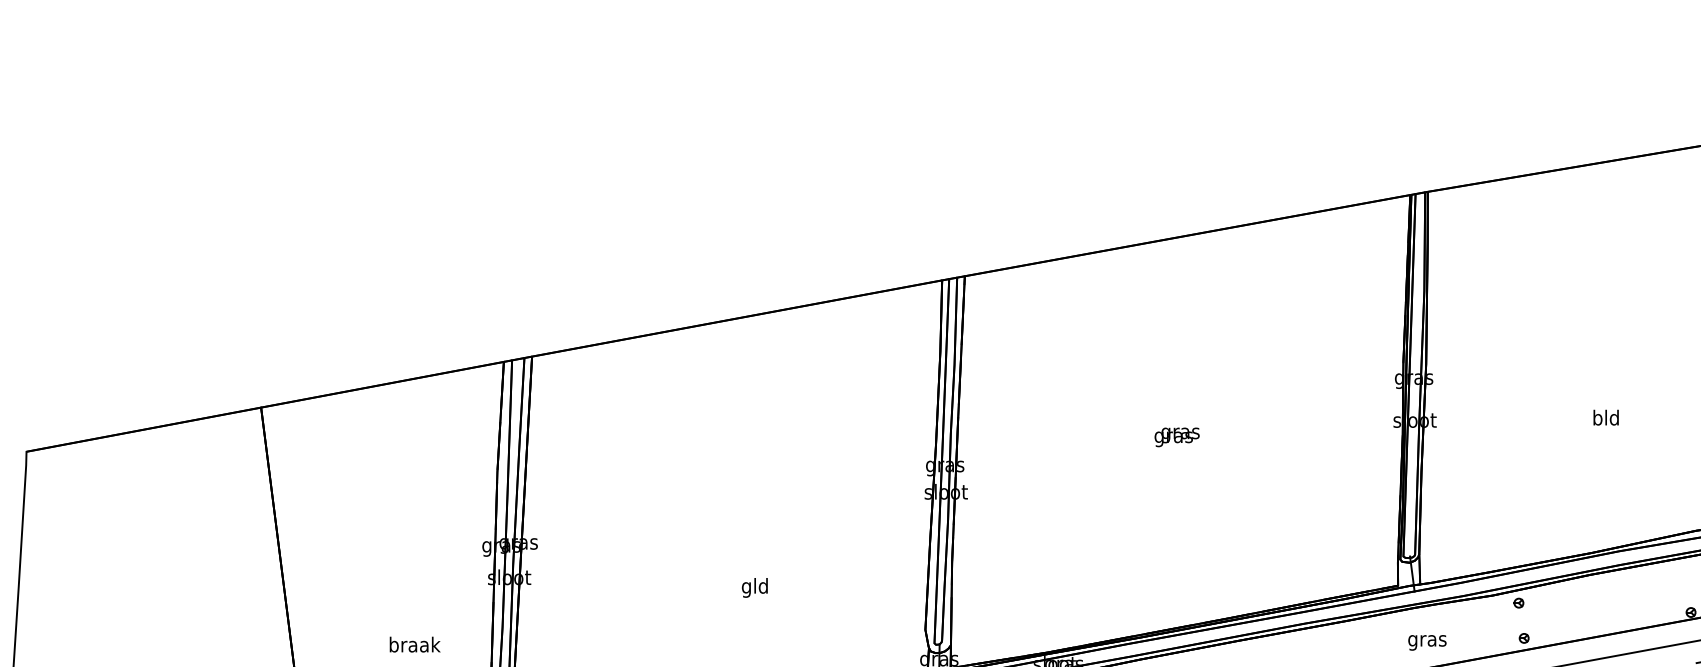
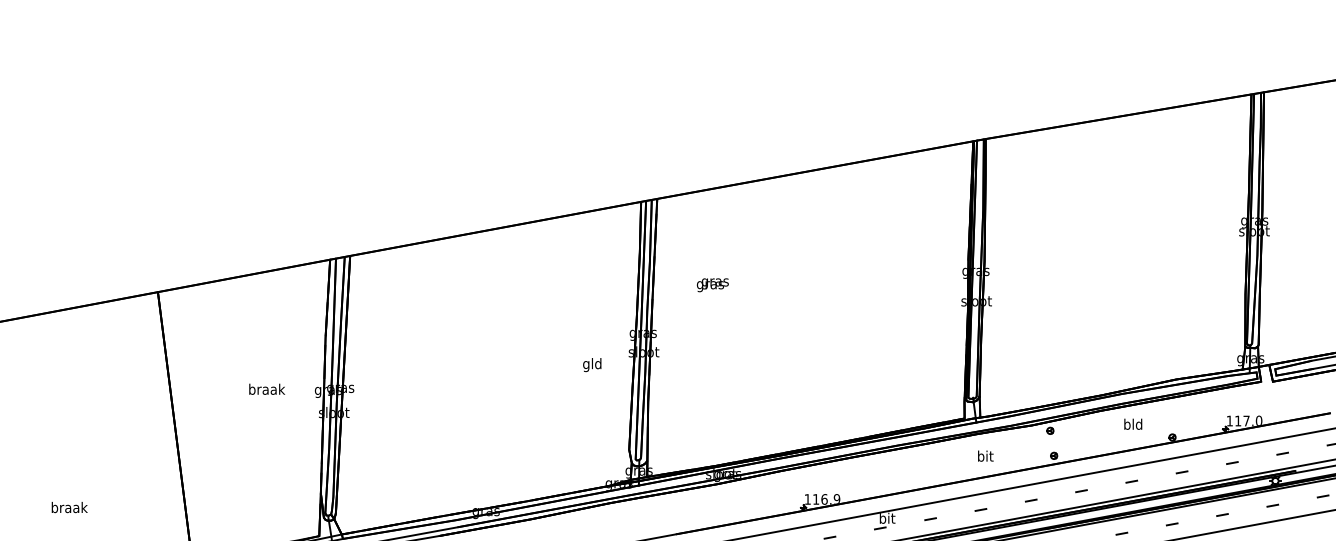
text: (1606, 416) -> (1133, 423), moved
text: (1176, 437) -> (712, 285), moved
text: (755, 588) -> (592, 365), moved
text: (1426, 640) -> (984, 457), gras -> bit
text: (415, 643) -> (267, 388), moved

